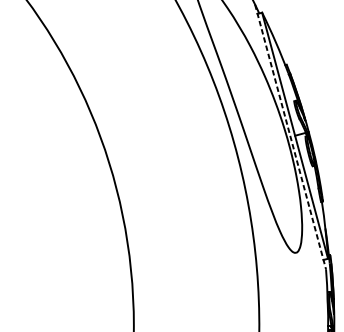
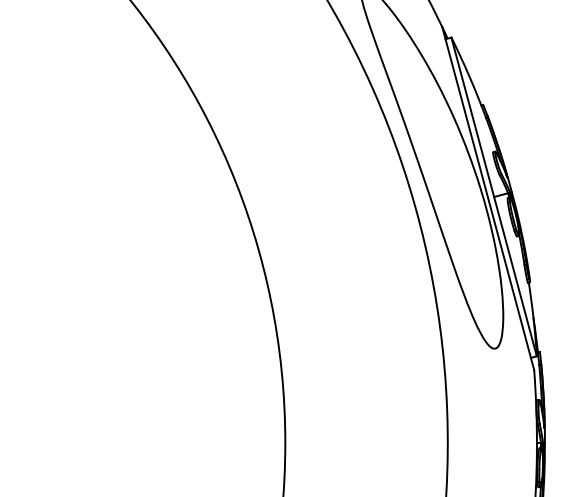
line: (290, 137) -> (488, 199), dashed -> solid

